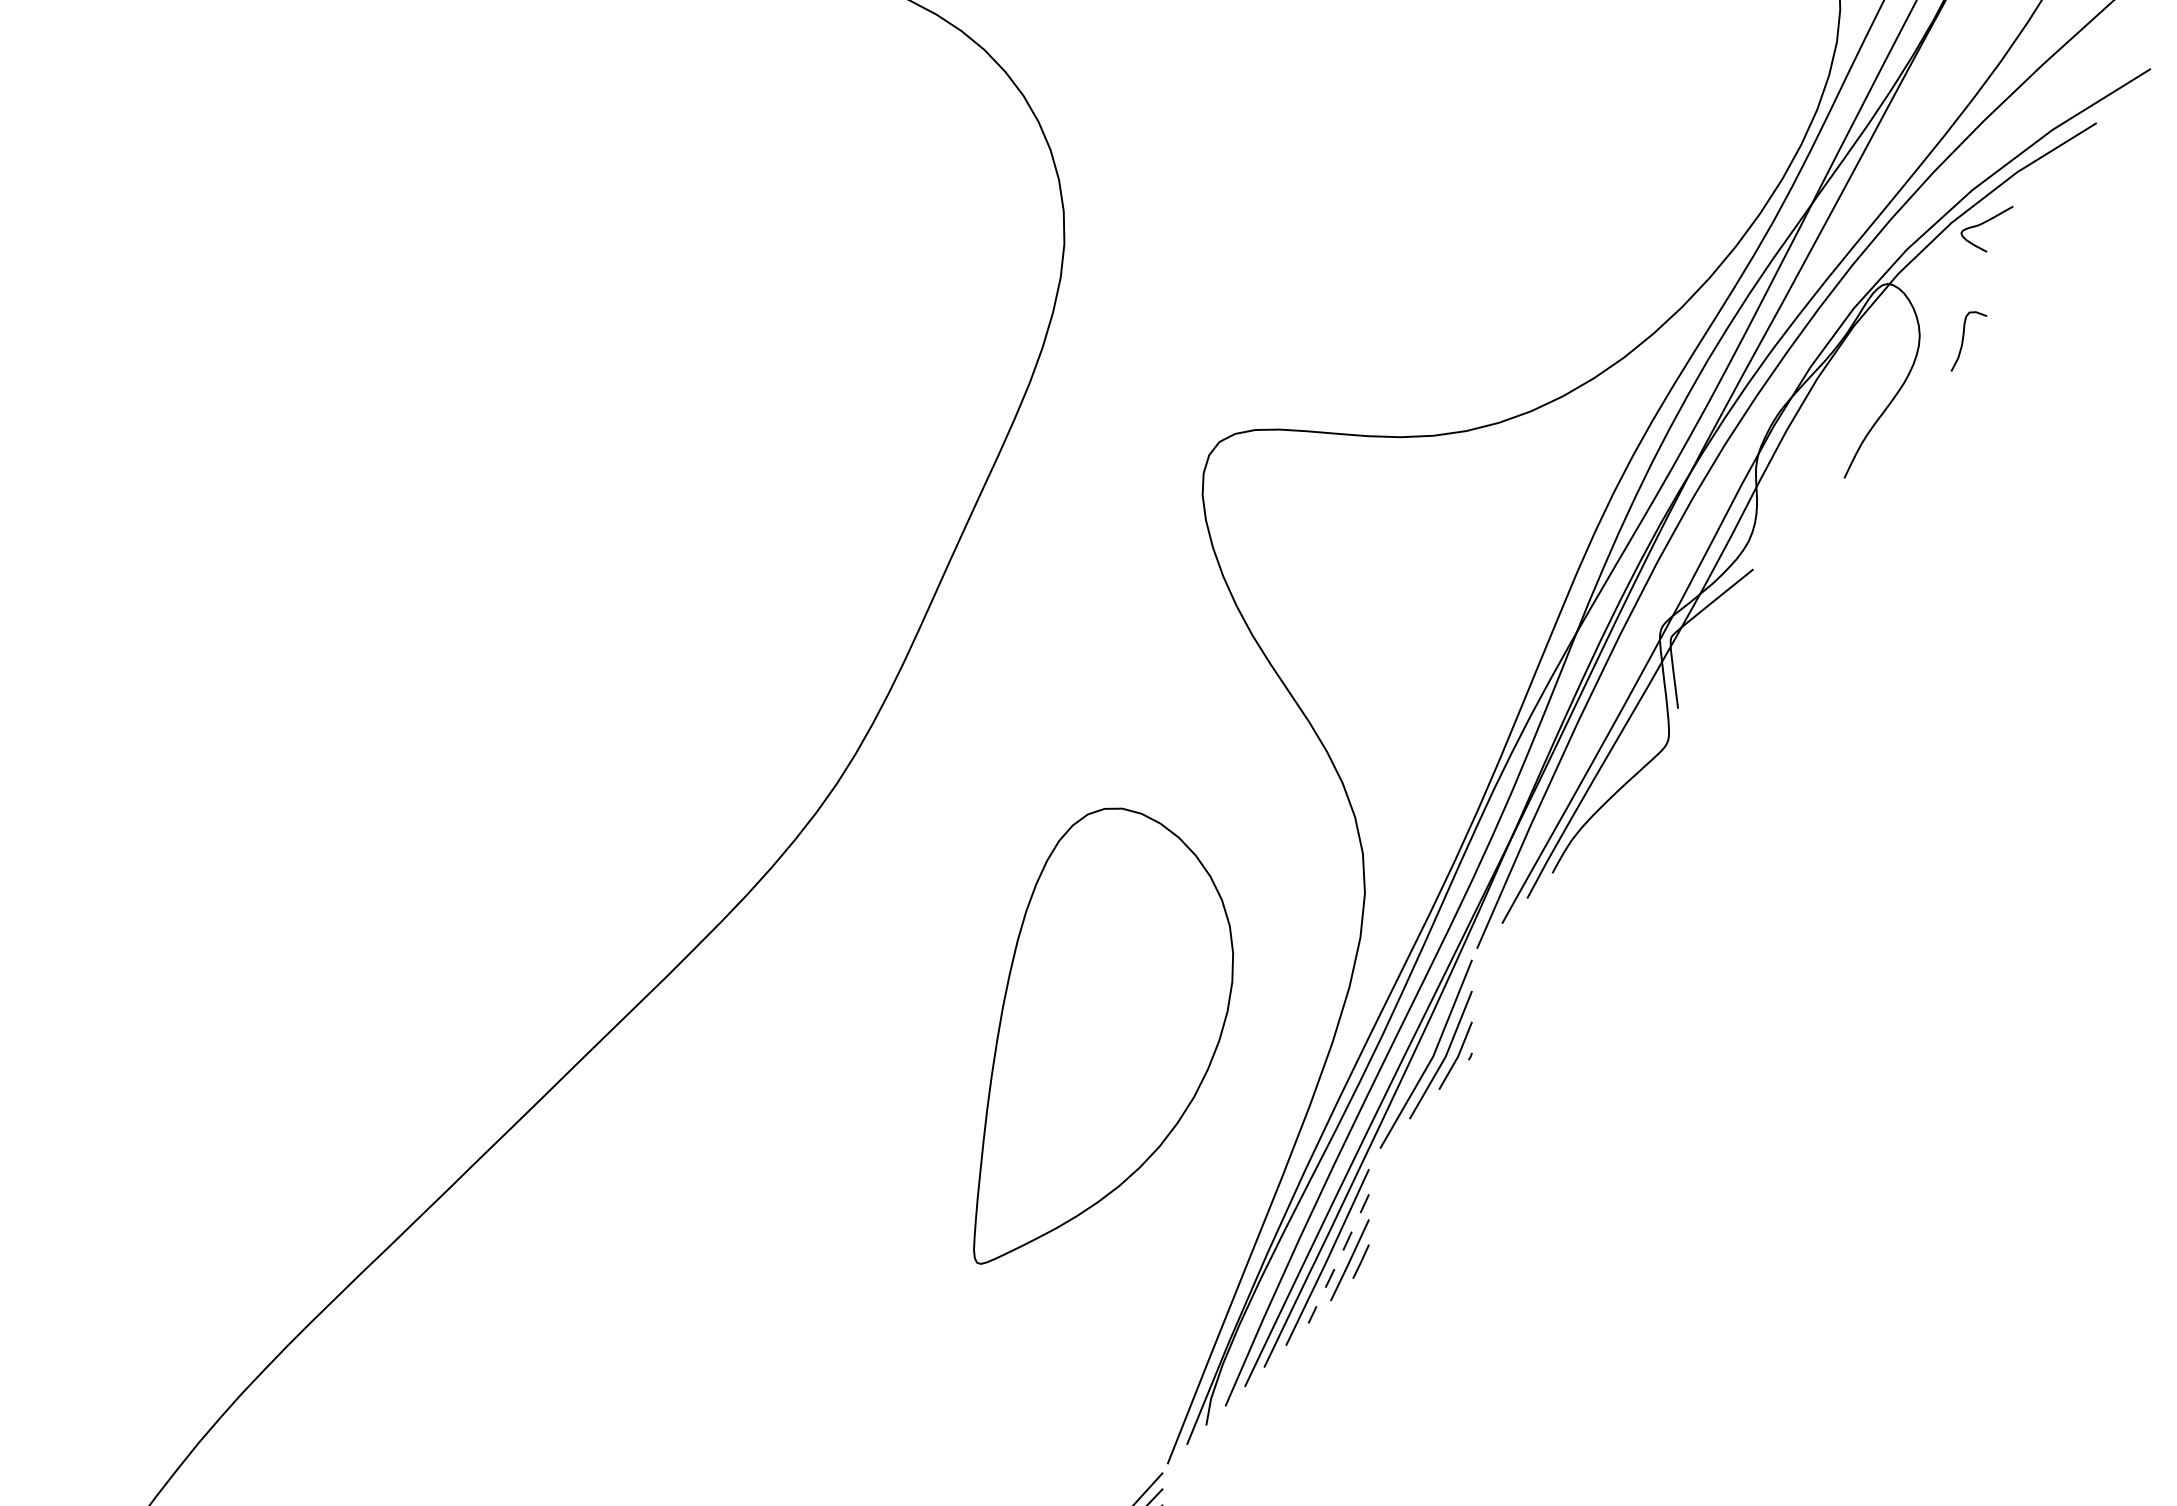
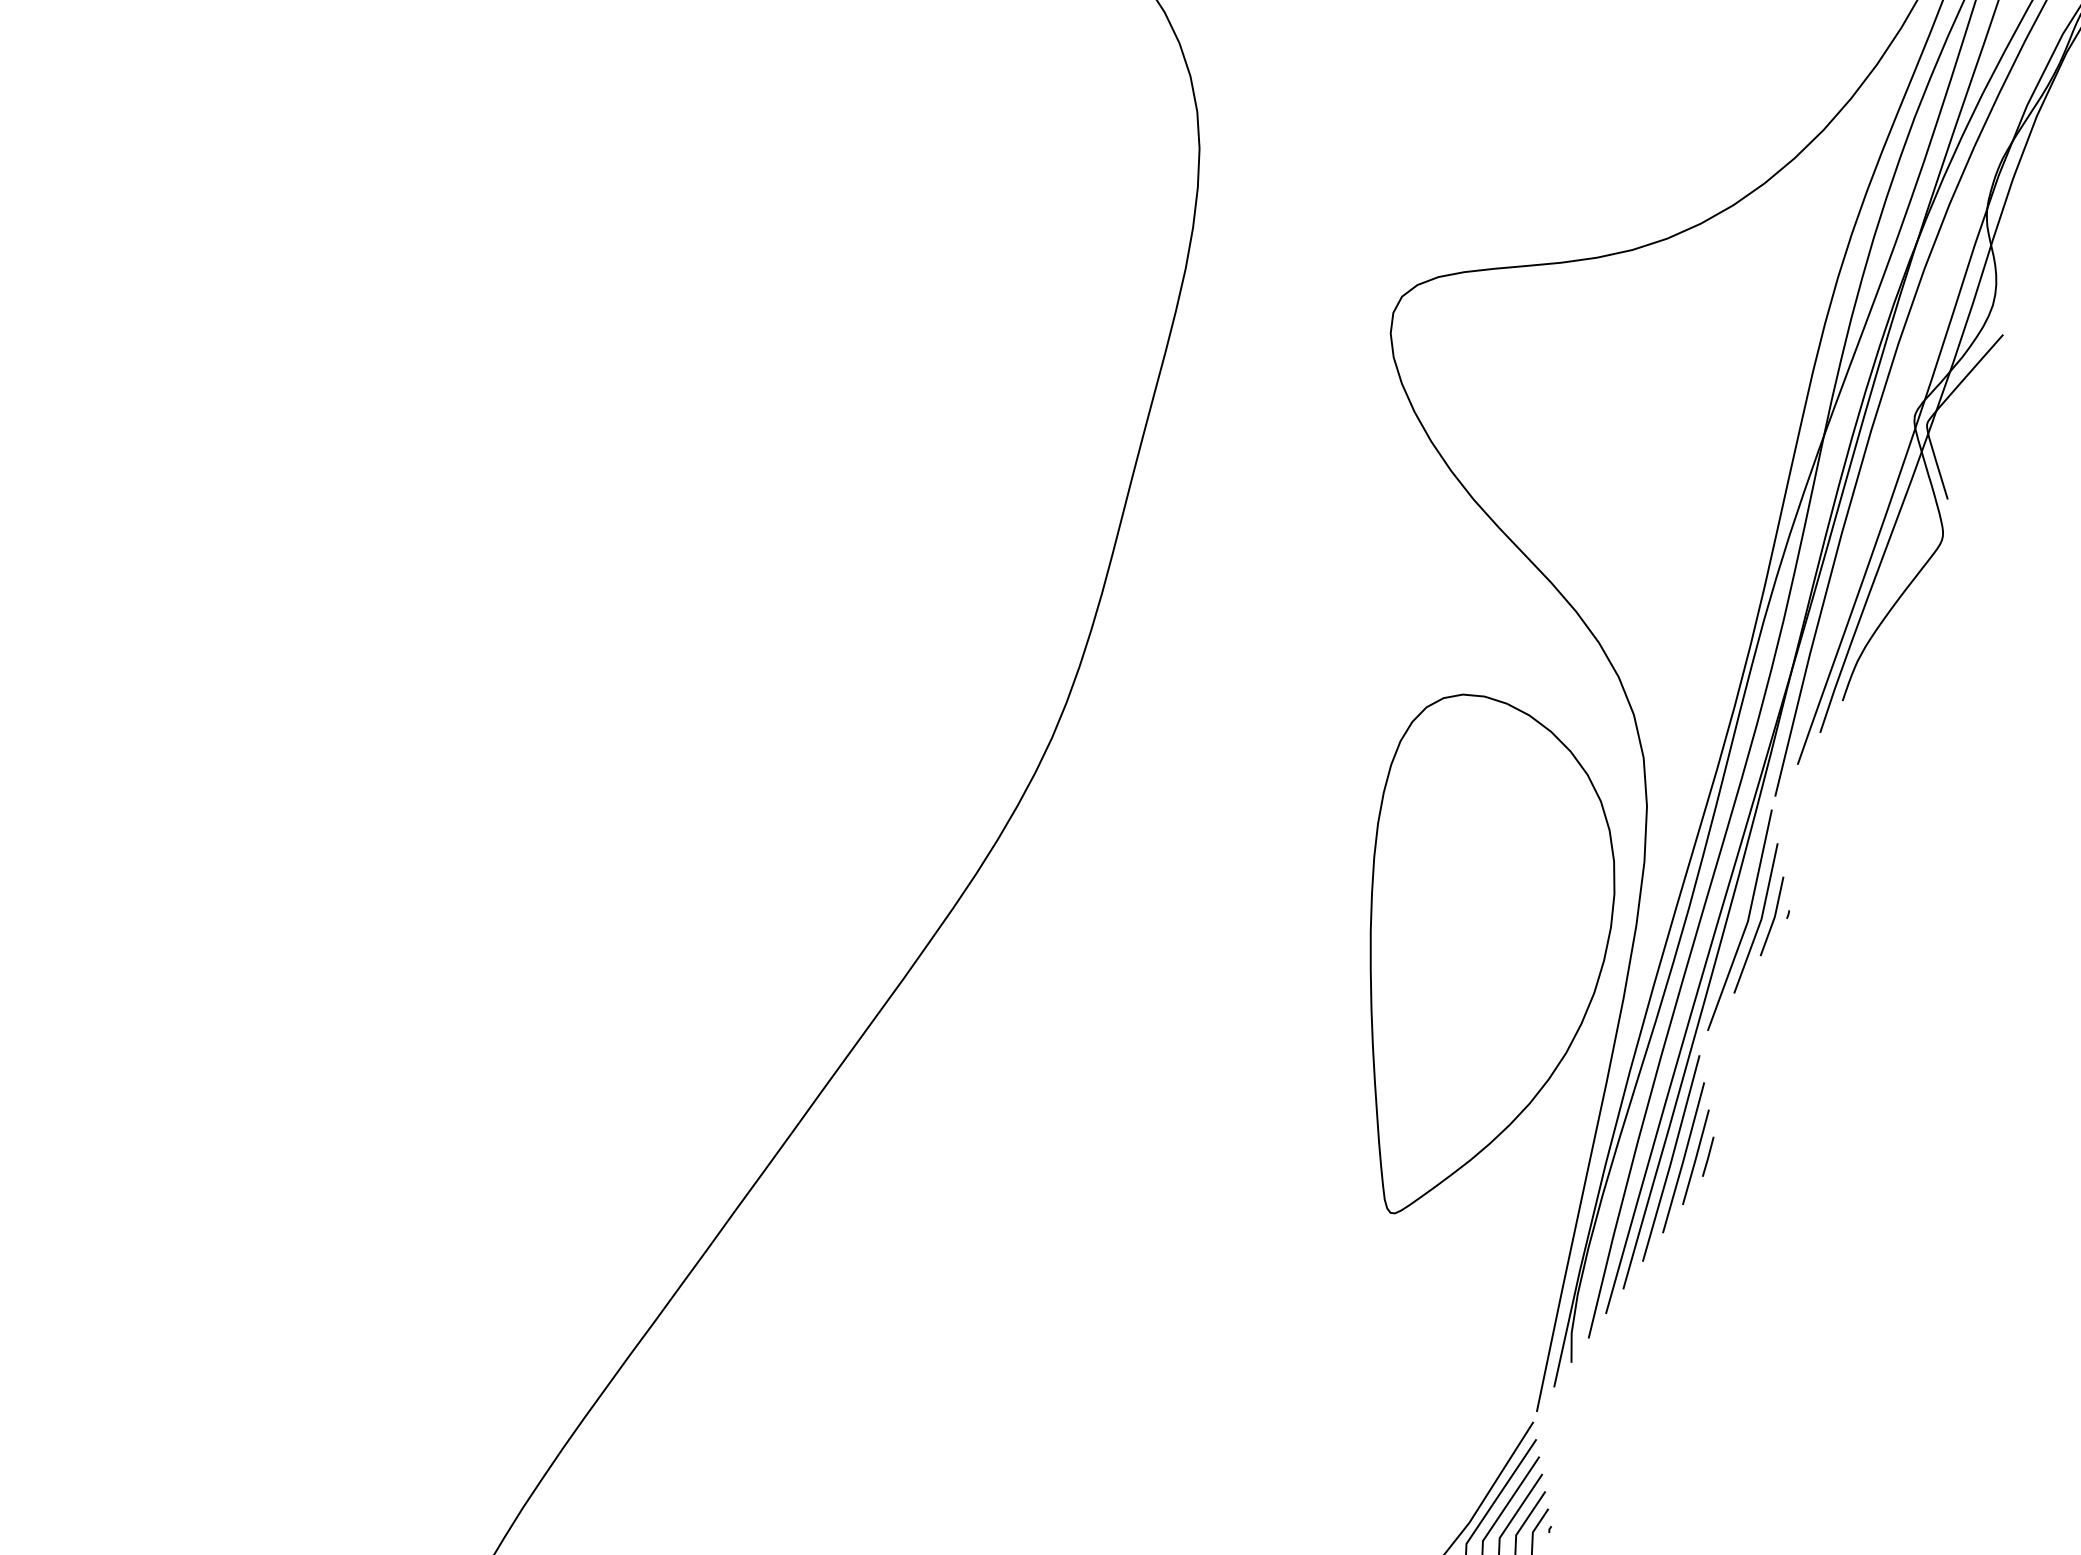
part: (1103, 1035) -> (1484, 943), moved
line: (1338, 1260) -> (1683, 1159), dashed -> solid

